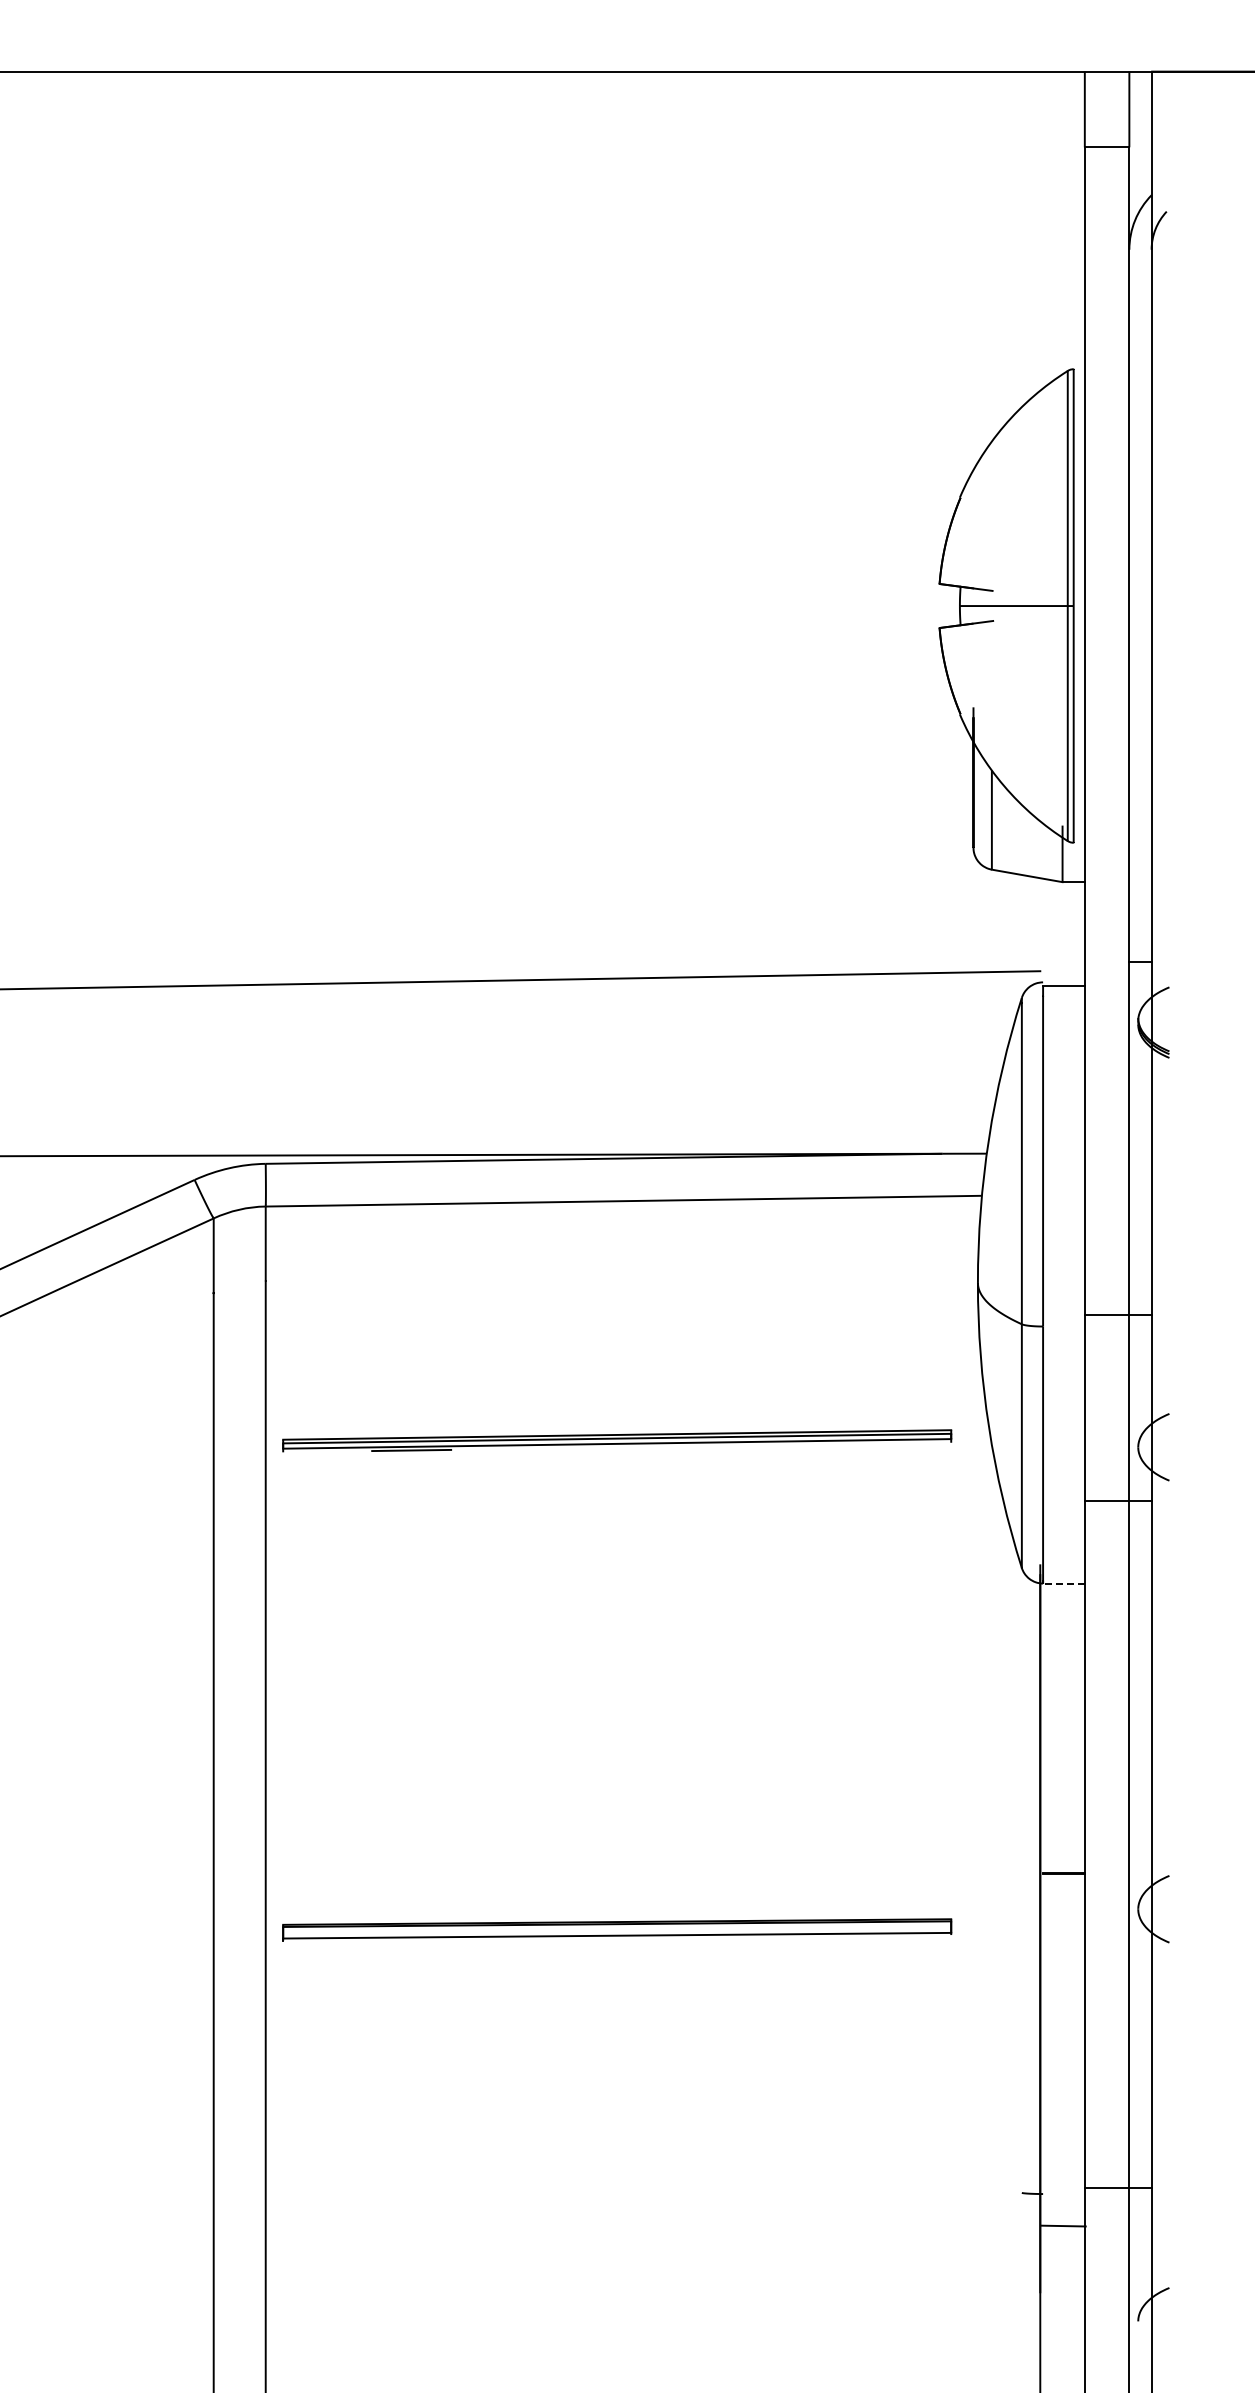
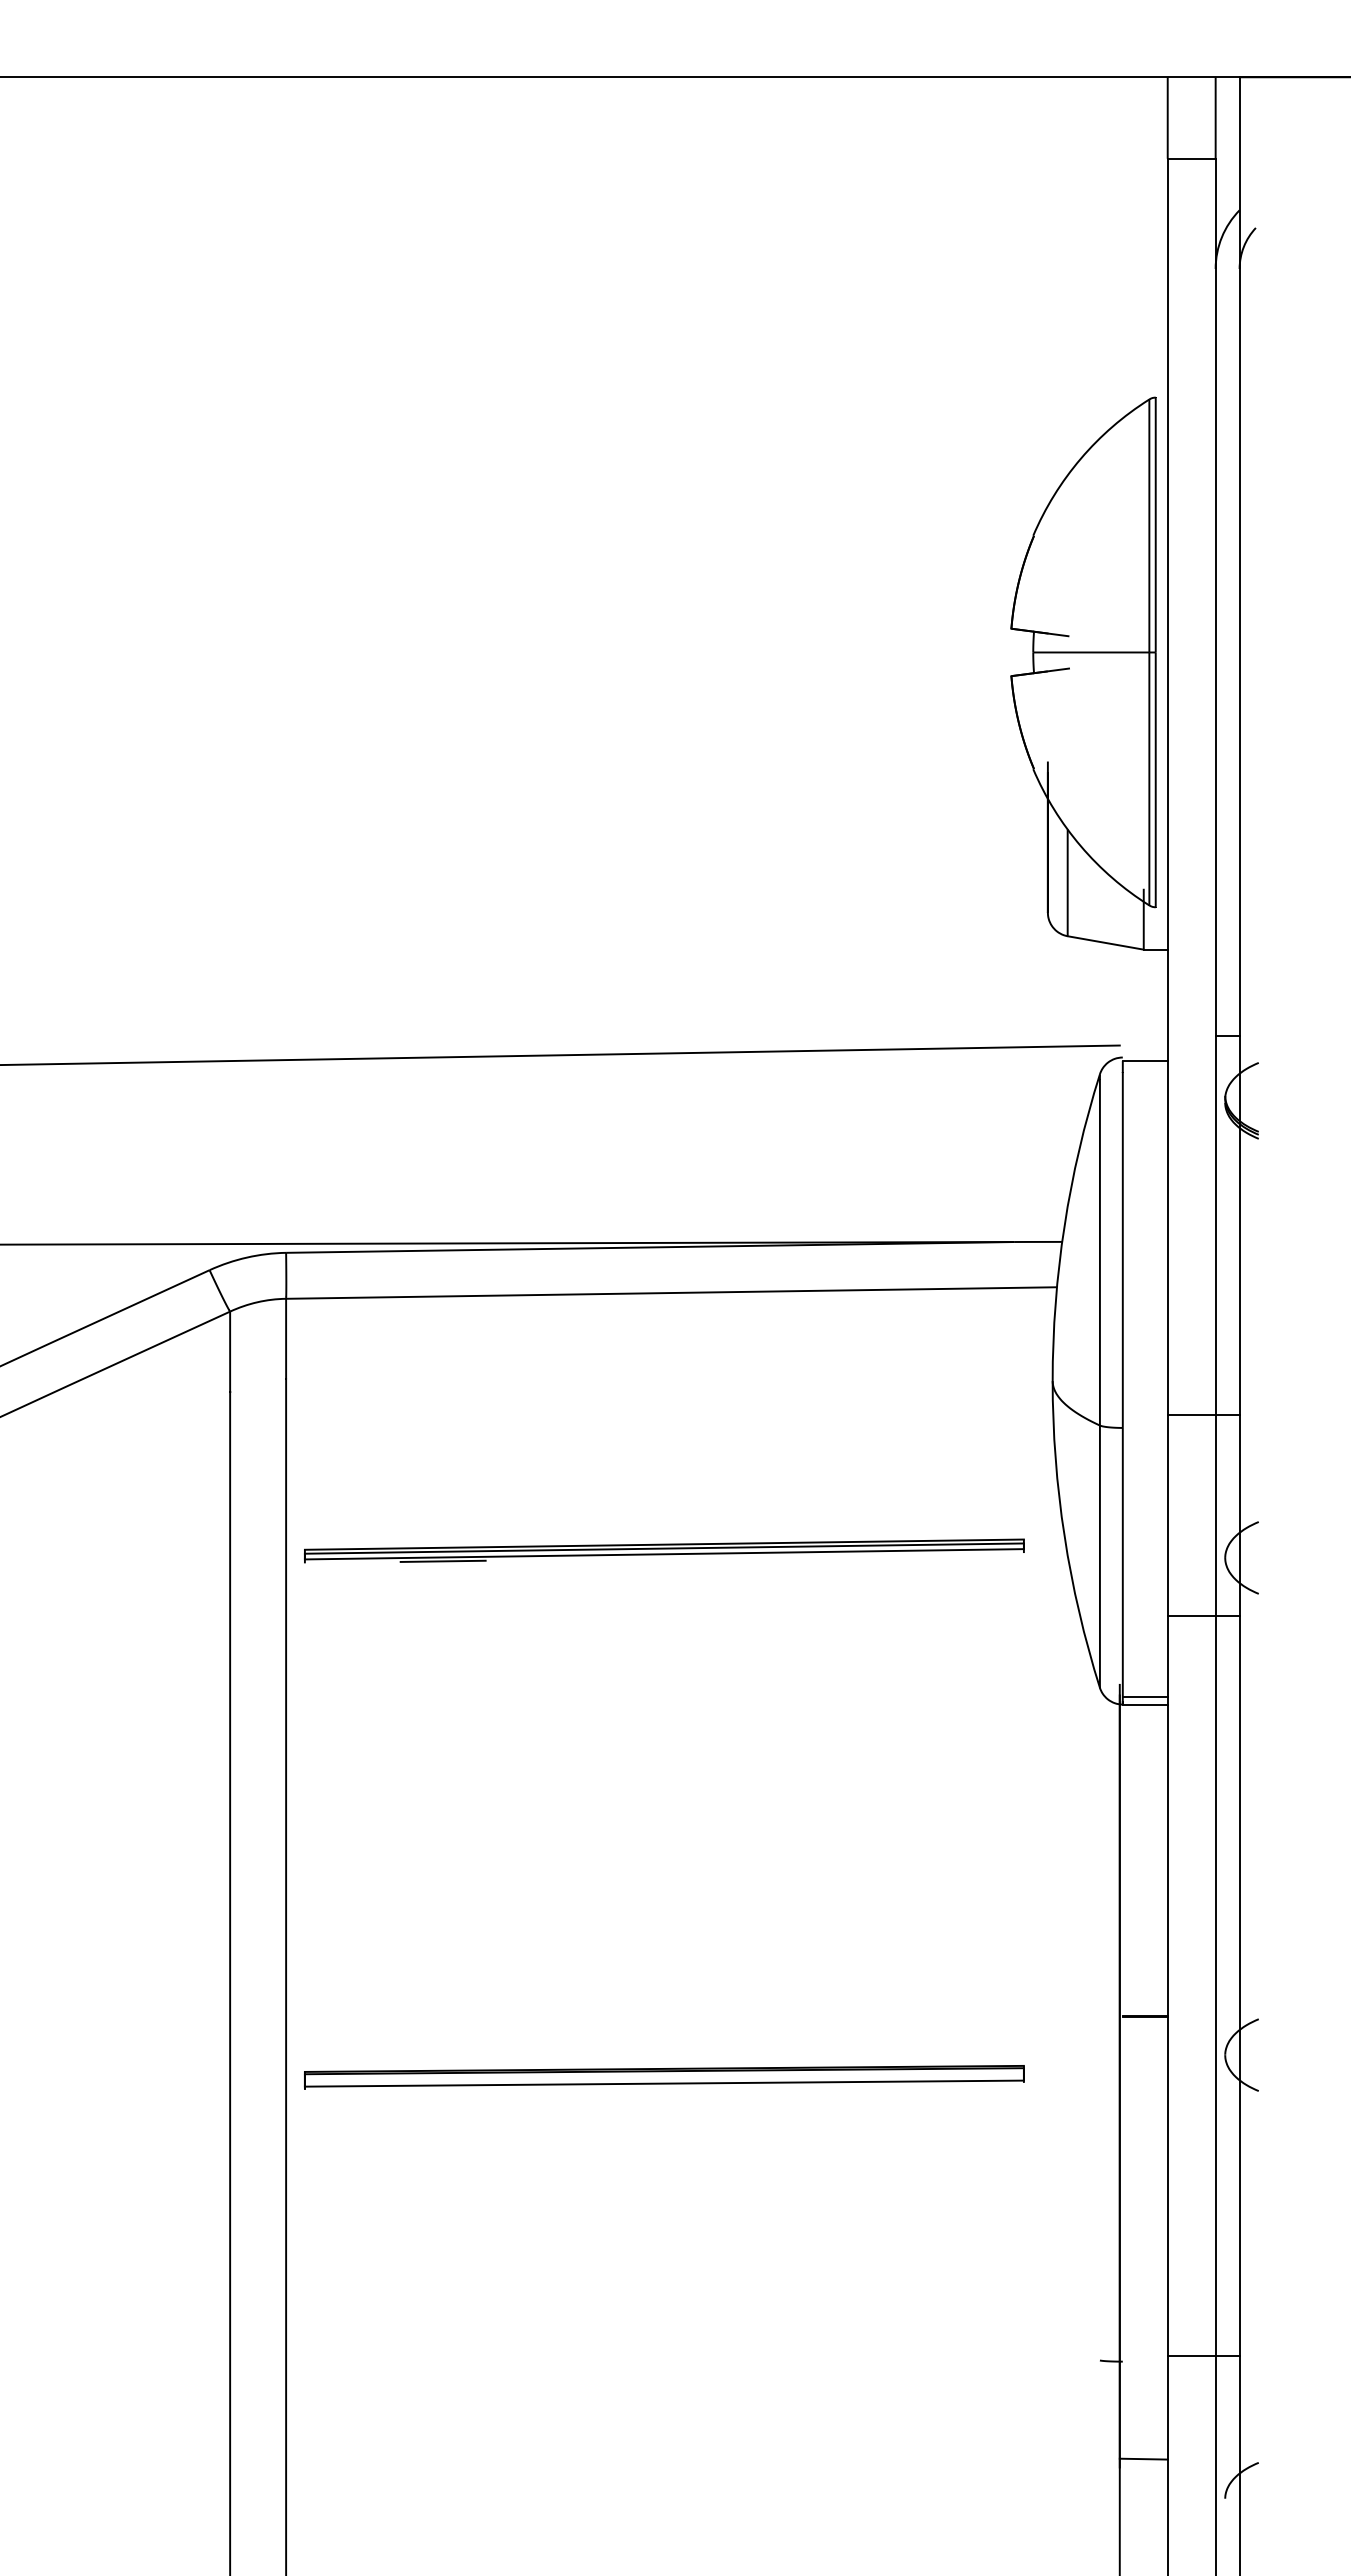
line: (1063, 1576) -> (1144, 1697), added
line: (1063, 1583) -> (1144, 1704), dashed -> solid
line: (1063, 2225) -> (1143, 2458), moved

